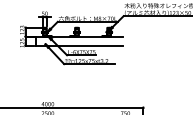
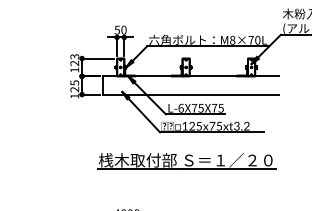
part: (77, 78) -> (187, 161), added

